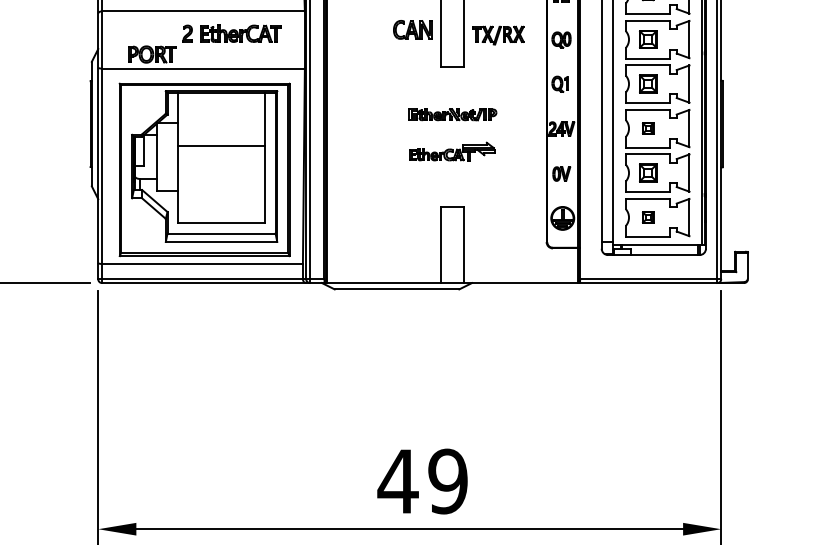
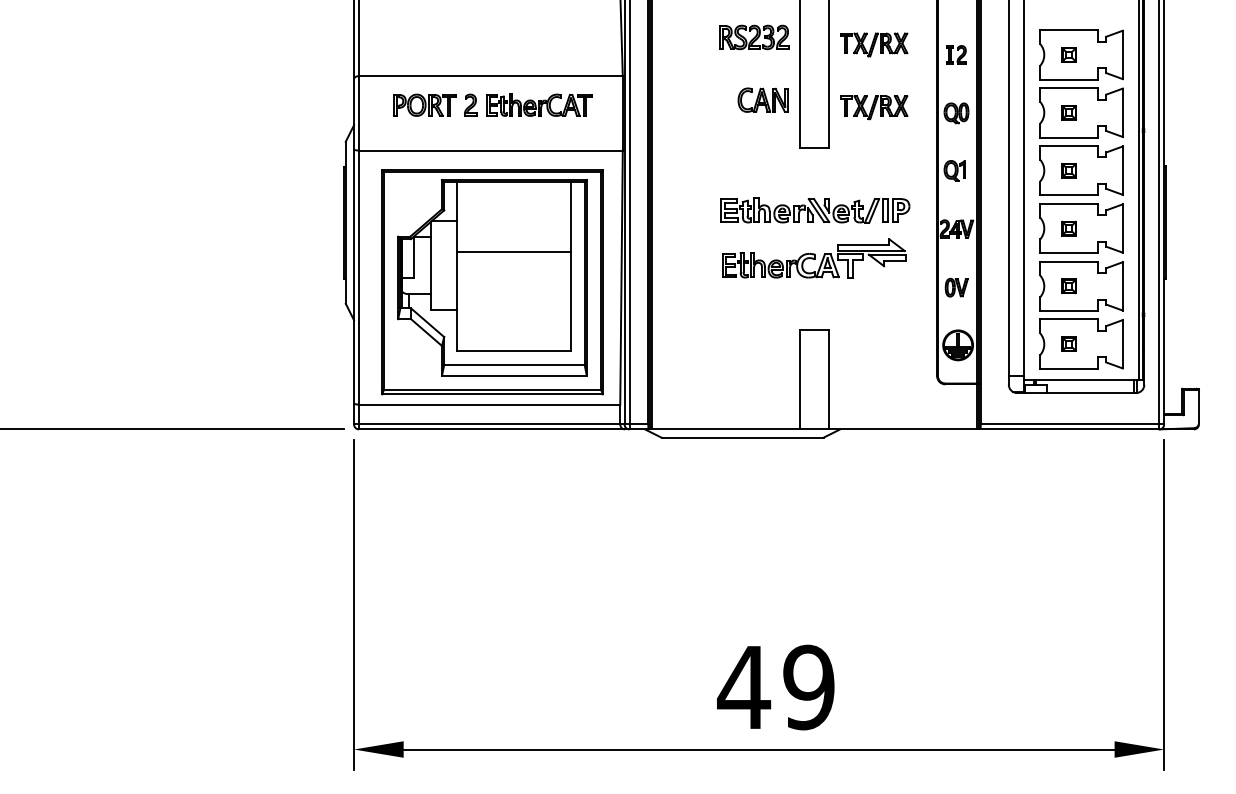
part: (647, 39) -> (1068, 112), size x0.62
part: (152, 53) -> (424, 104), moved
part: (647, 83) -> (1068, 170), size x0.62
part: (453, 114) -> (815, 210), size x1.67
part: (452, 151) -> (814, 258), size x1.67
part: (647, 173) -> (1068, 286), size x0.62

